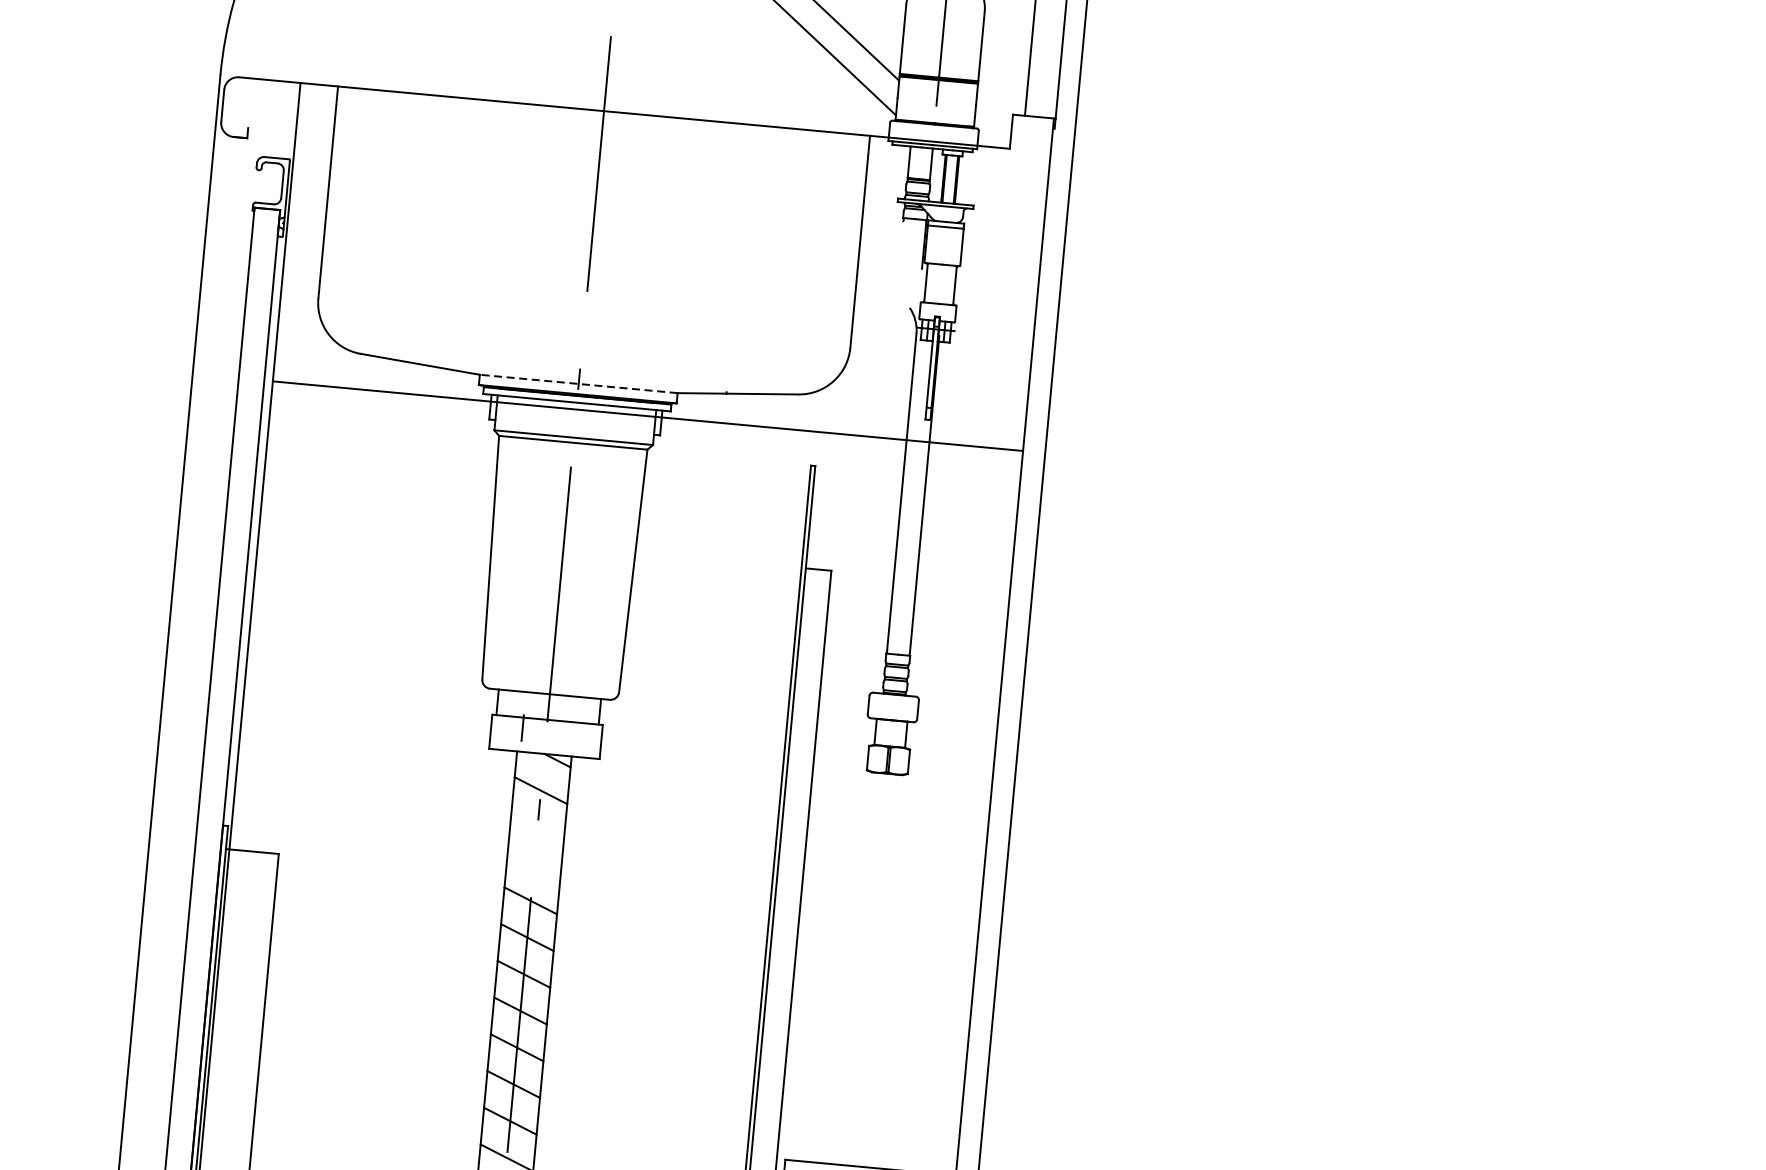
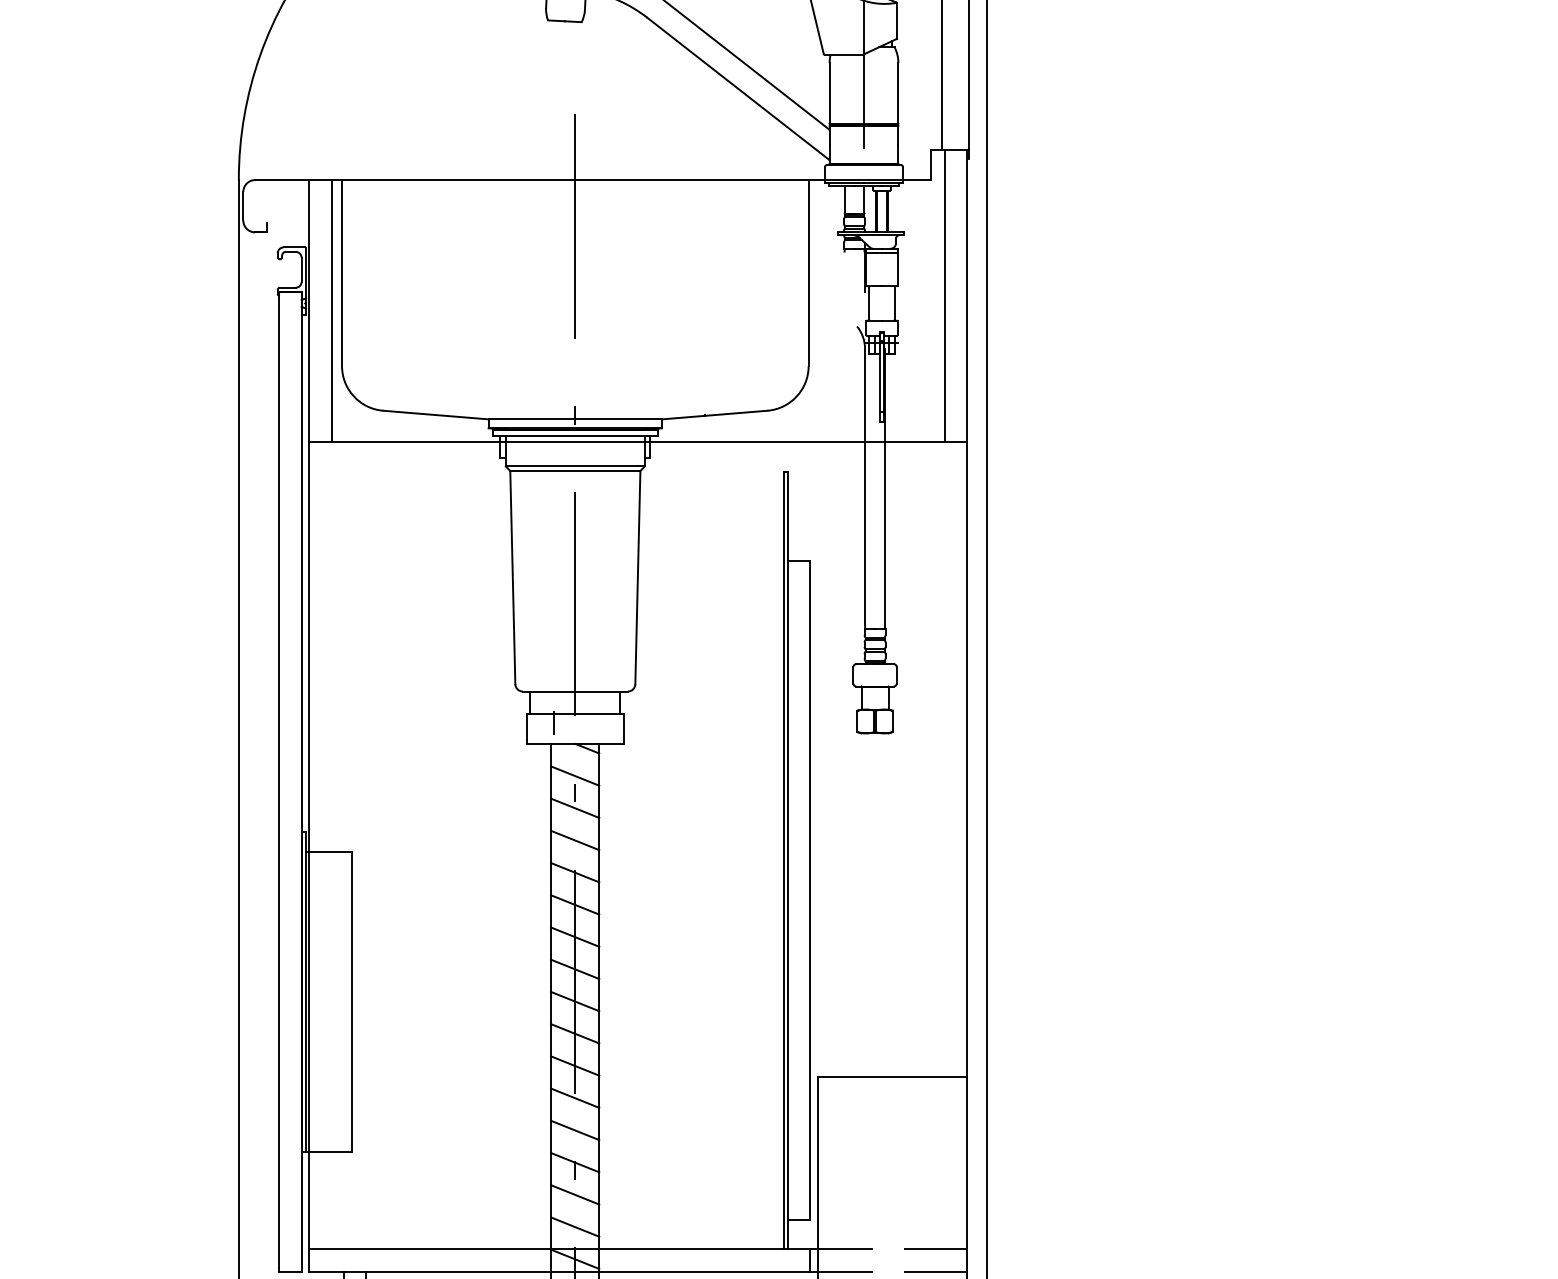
line: (312, 234) -> (331, 310), added
line: (1012, 281) -> (944, 295), added
line: (578, 384) -> (575, 419), dashed -> solid
line: (537, 826) -> (575, 807), added
line: (534, 864) -> (575, 840), added

